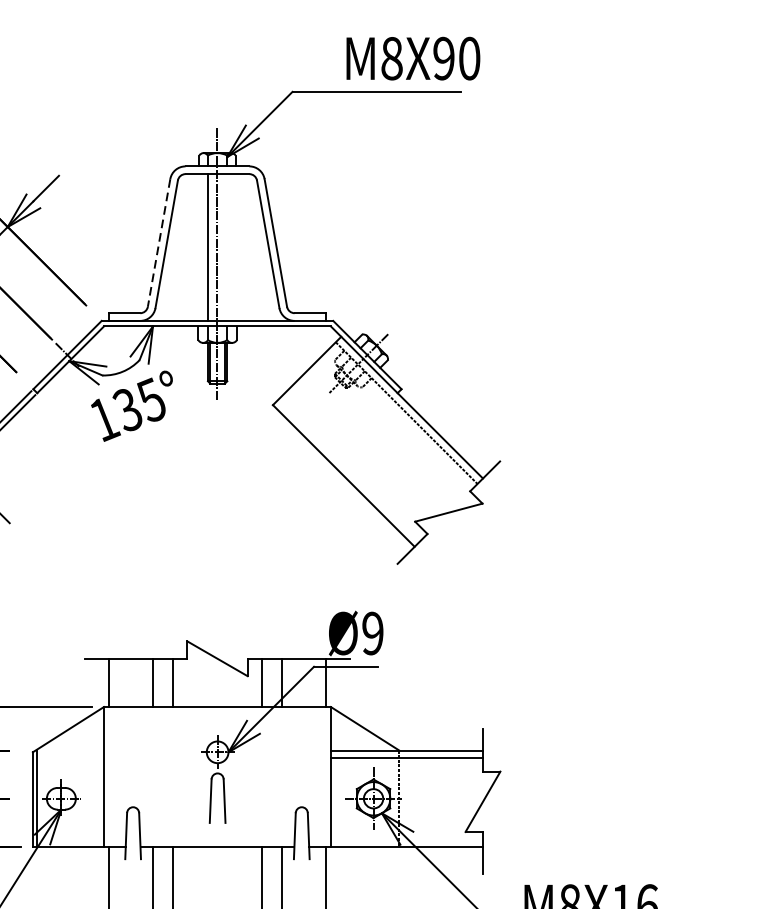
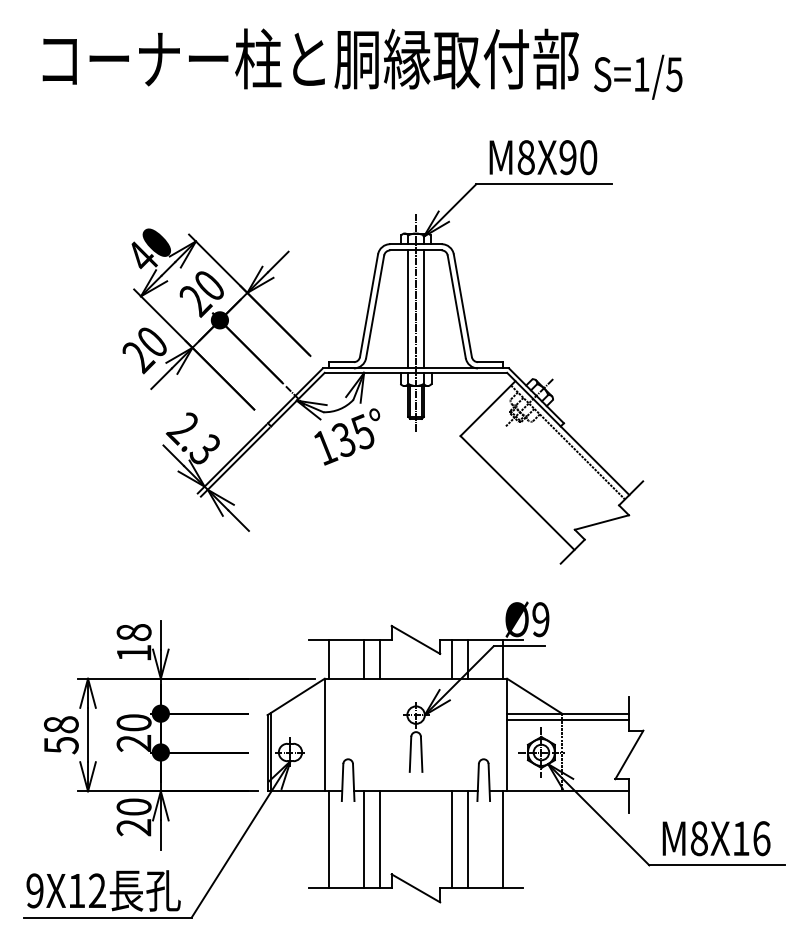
text: (413, 58) -> (543, 157), moved
line: (158, 243) -> (368, 306), dashed -> solid
line: (226, 247) -> (423, 309), added

